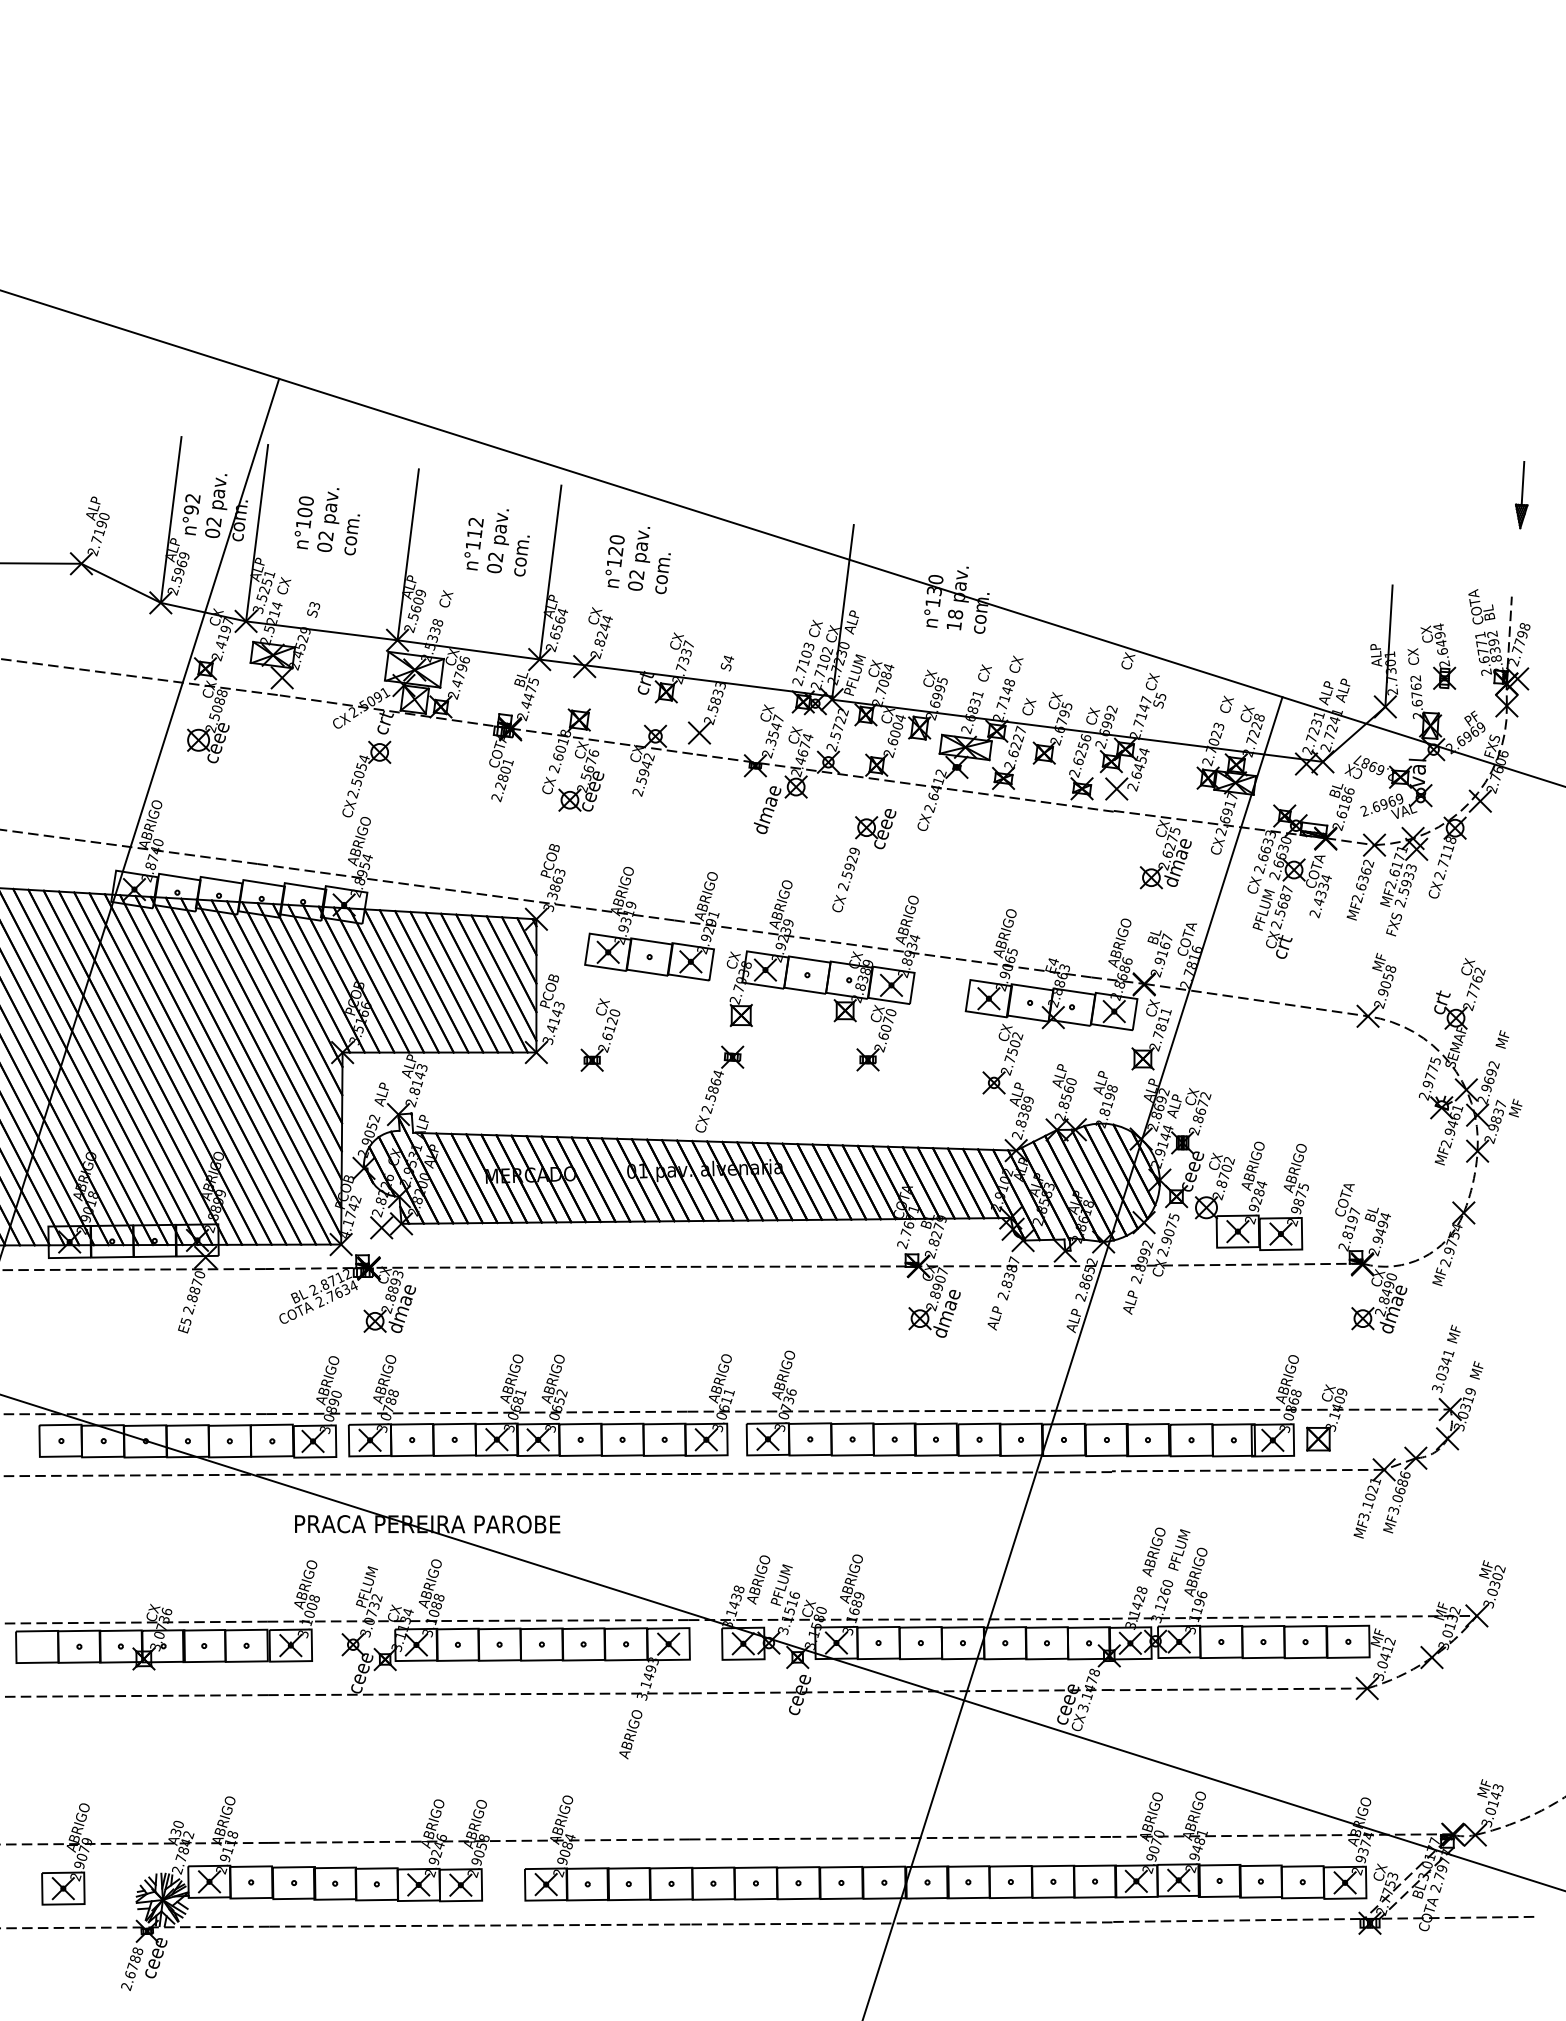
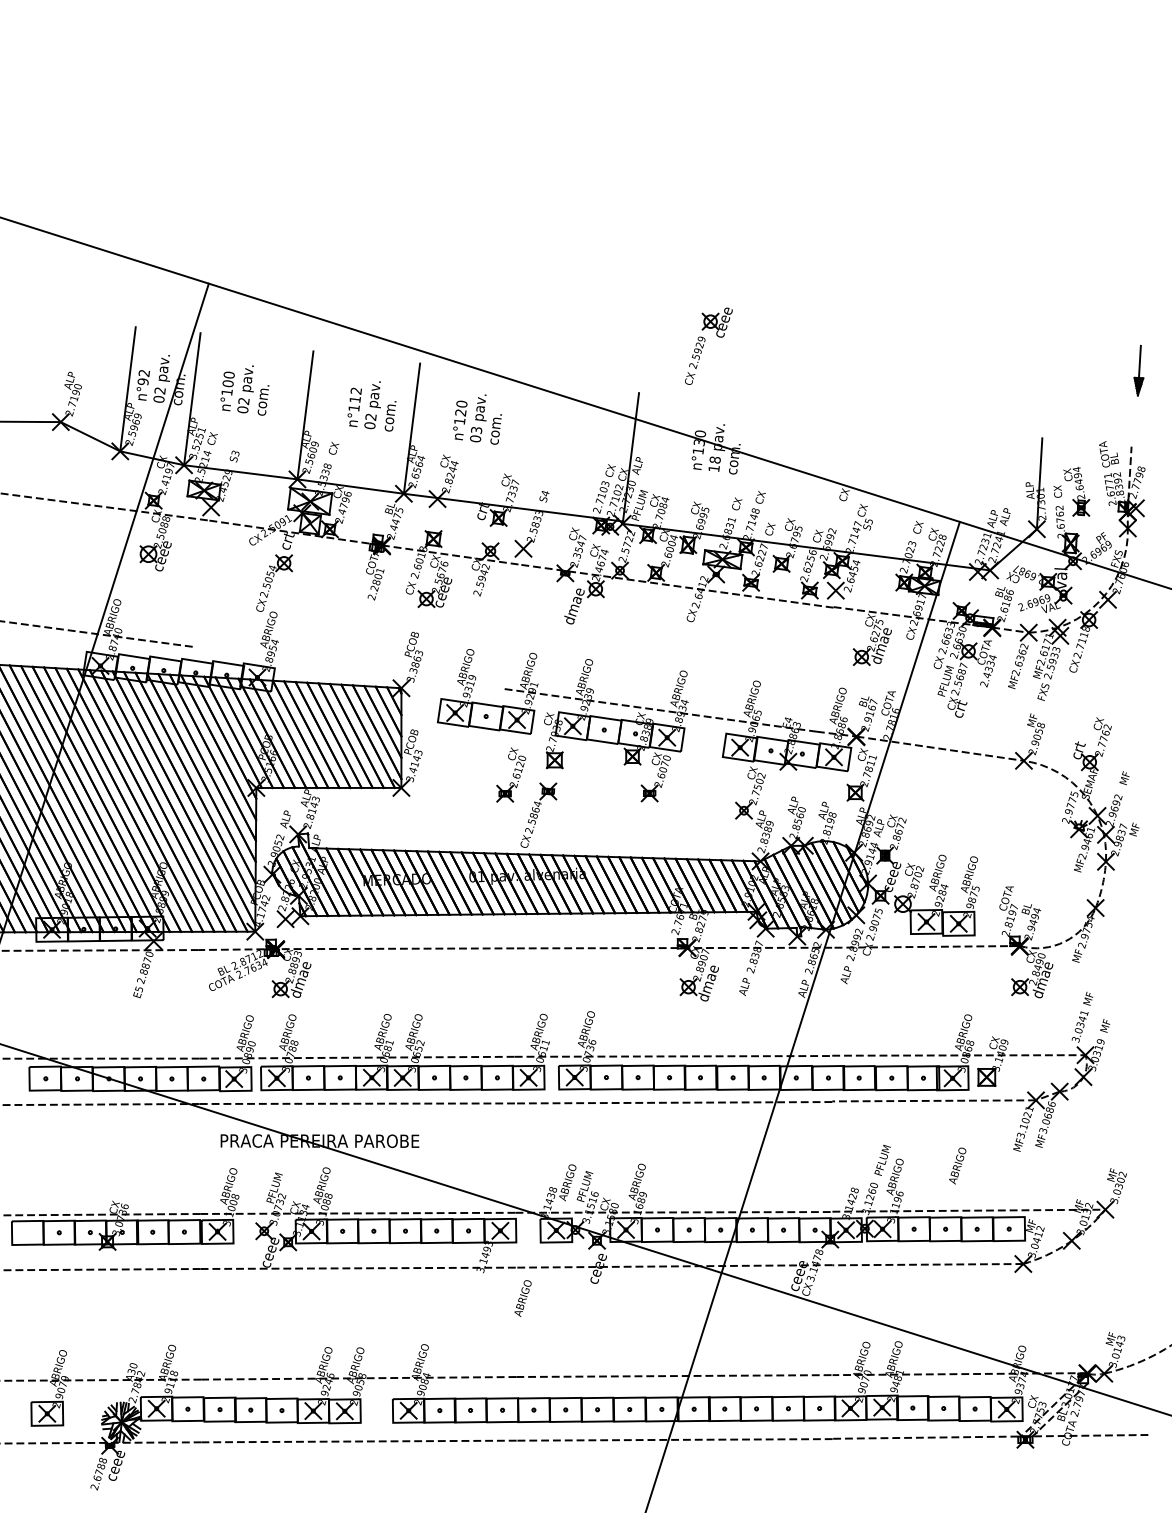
text: (636, 574) -> (476, 430), 02 -> 03
part: (863, 859) -> (708, 345), moved
line: (465, 891) -> (348, 667), removed
part: (599, 1034) -> (510, 774), moved
text: (1153, 1551) -> (957, 1165), moved
text: (630, 1734) -> (522, 1298), moved

